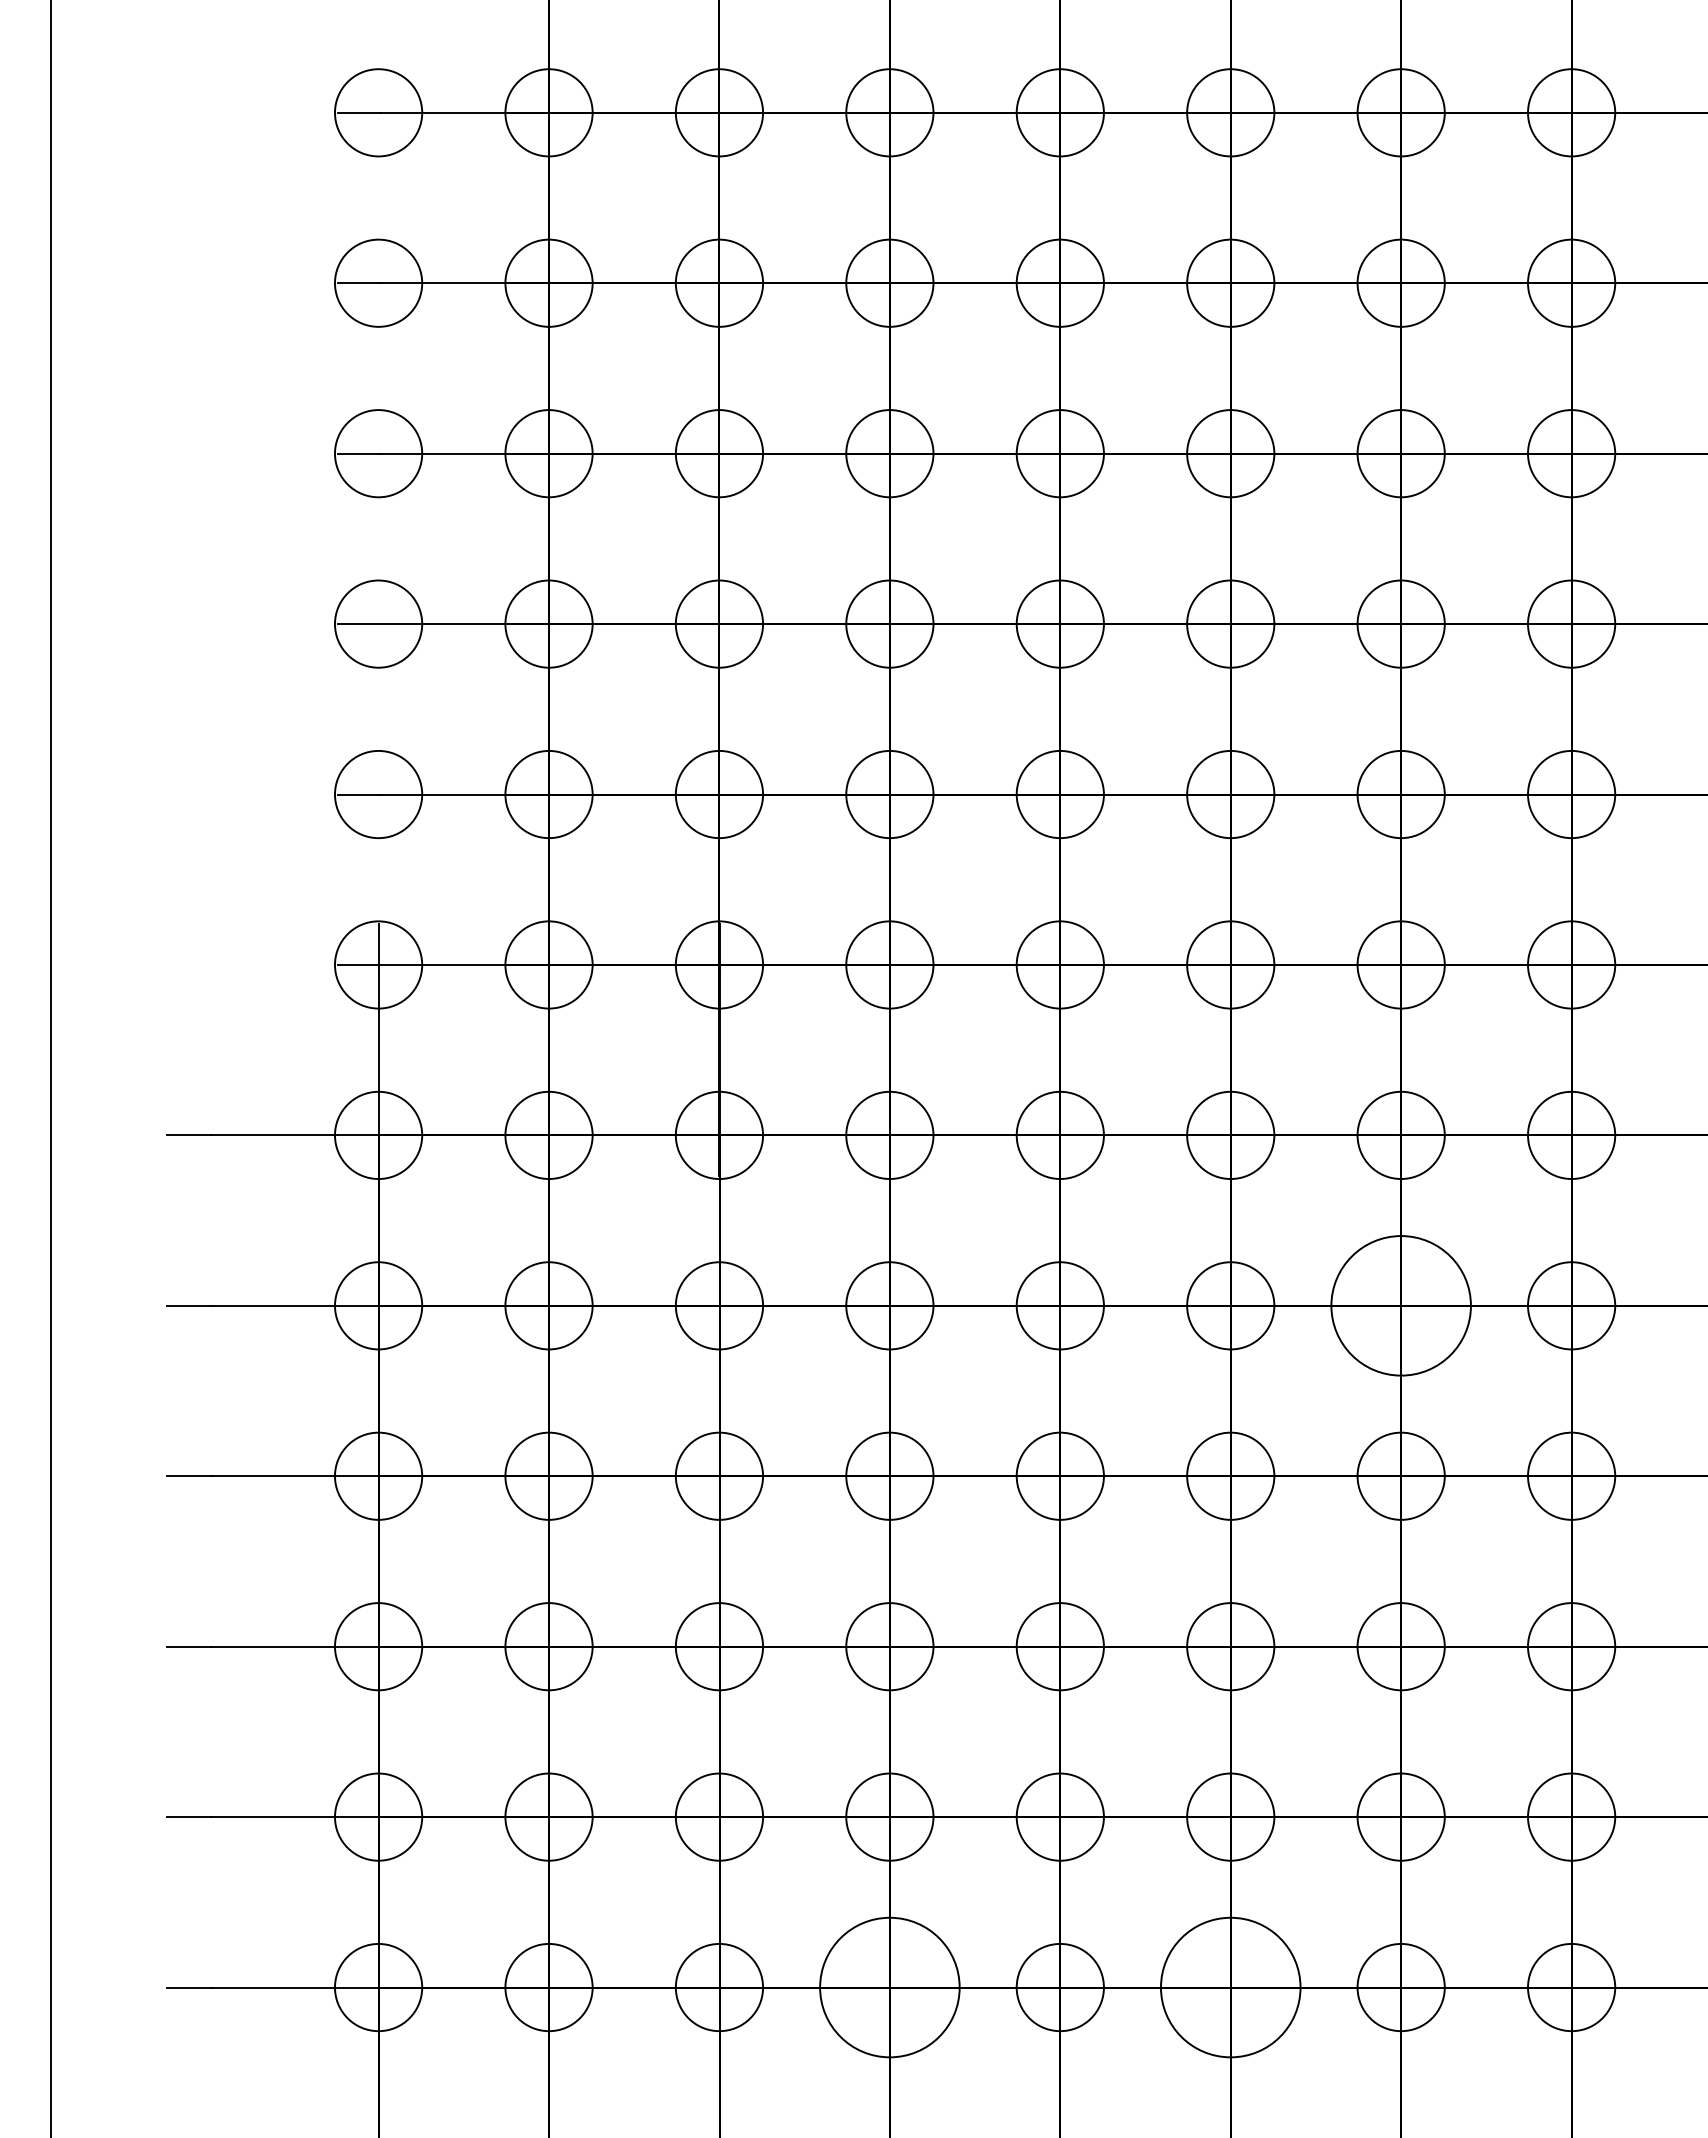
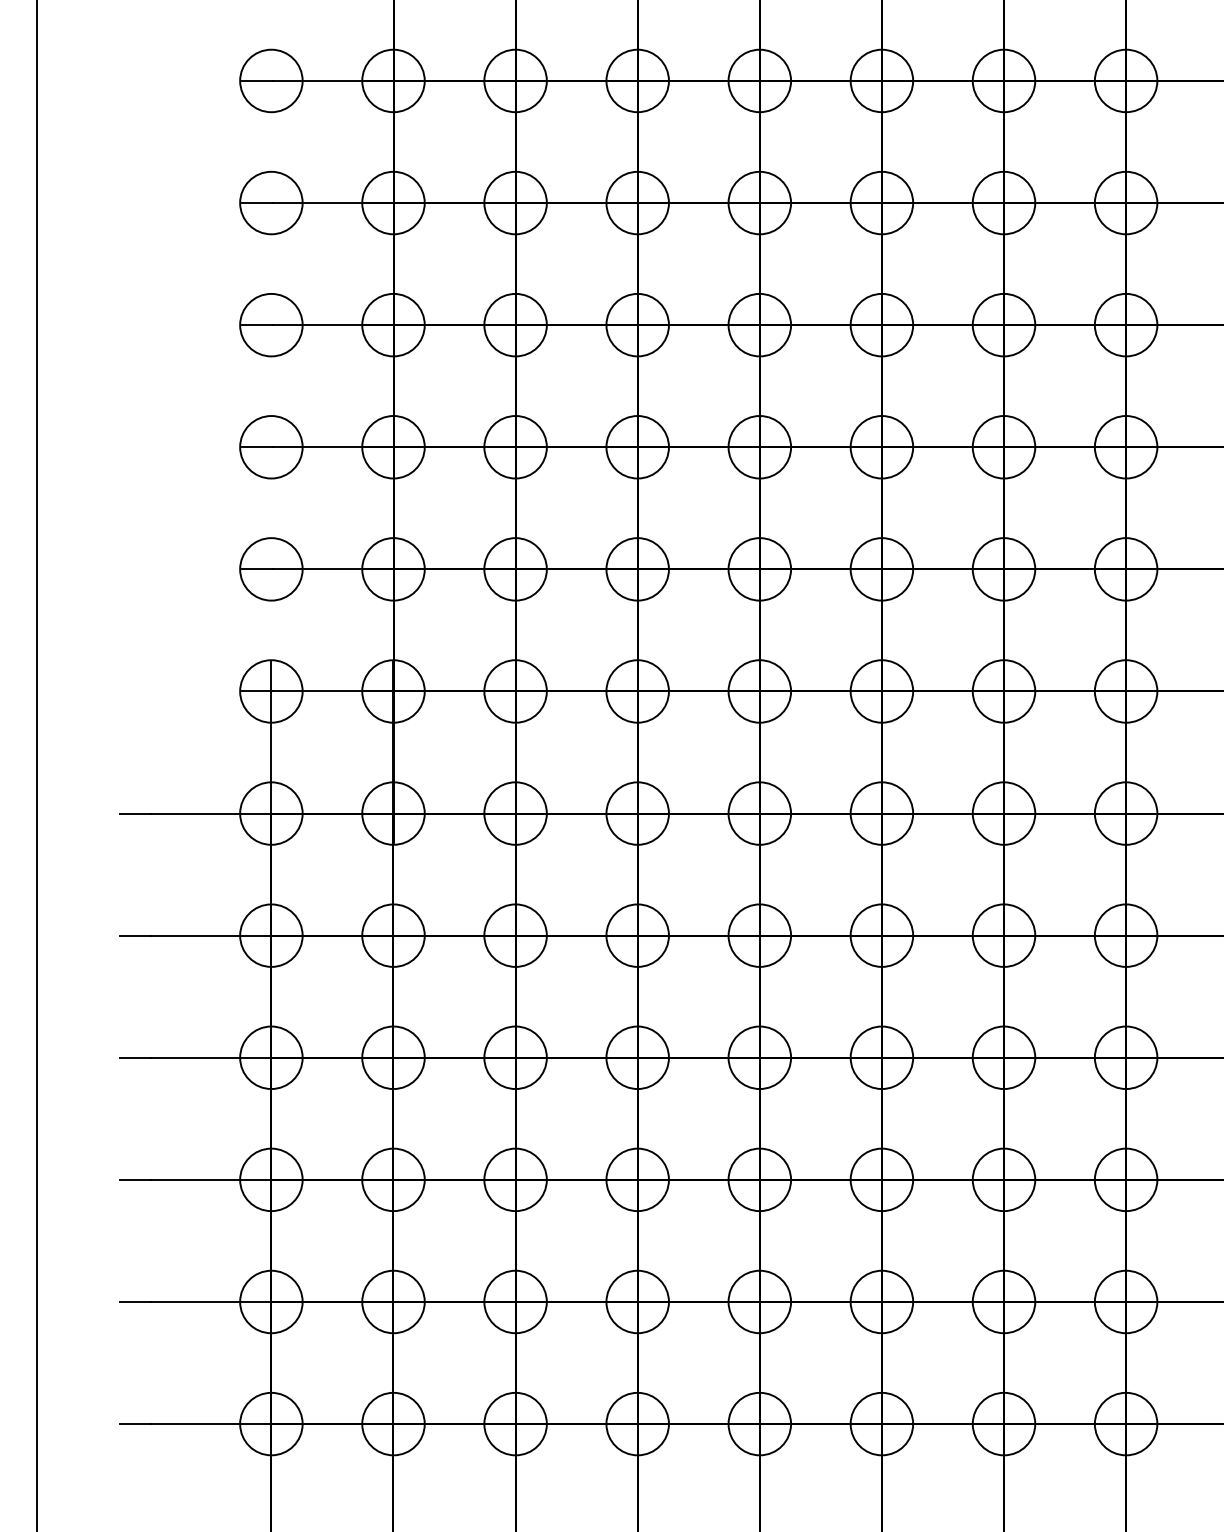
circle: (1400, 1305) -> (1003, 935), size x0.62
circle: (889, 1986) -> (637, 1423), size x0.62
circle: (1230, 1986) -> (881, 1423), size x0.62

